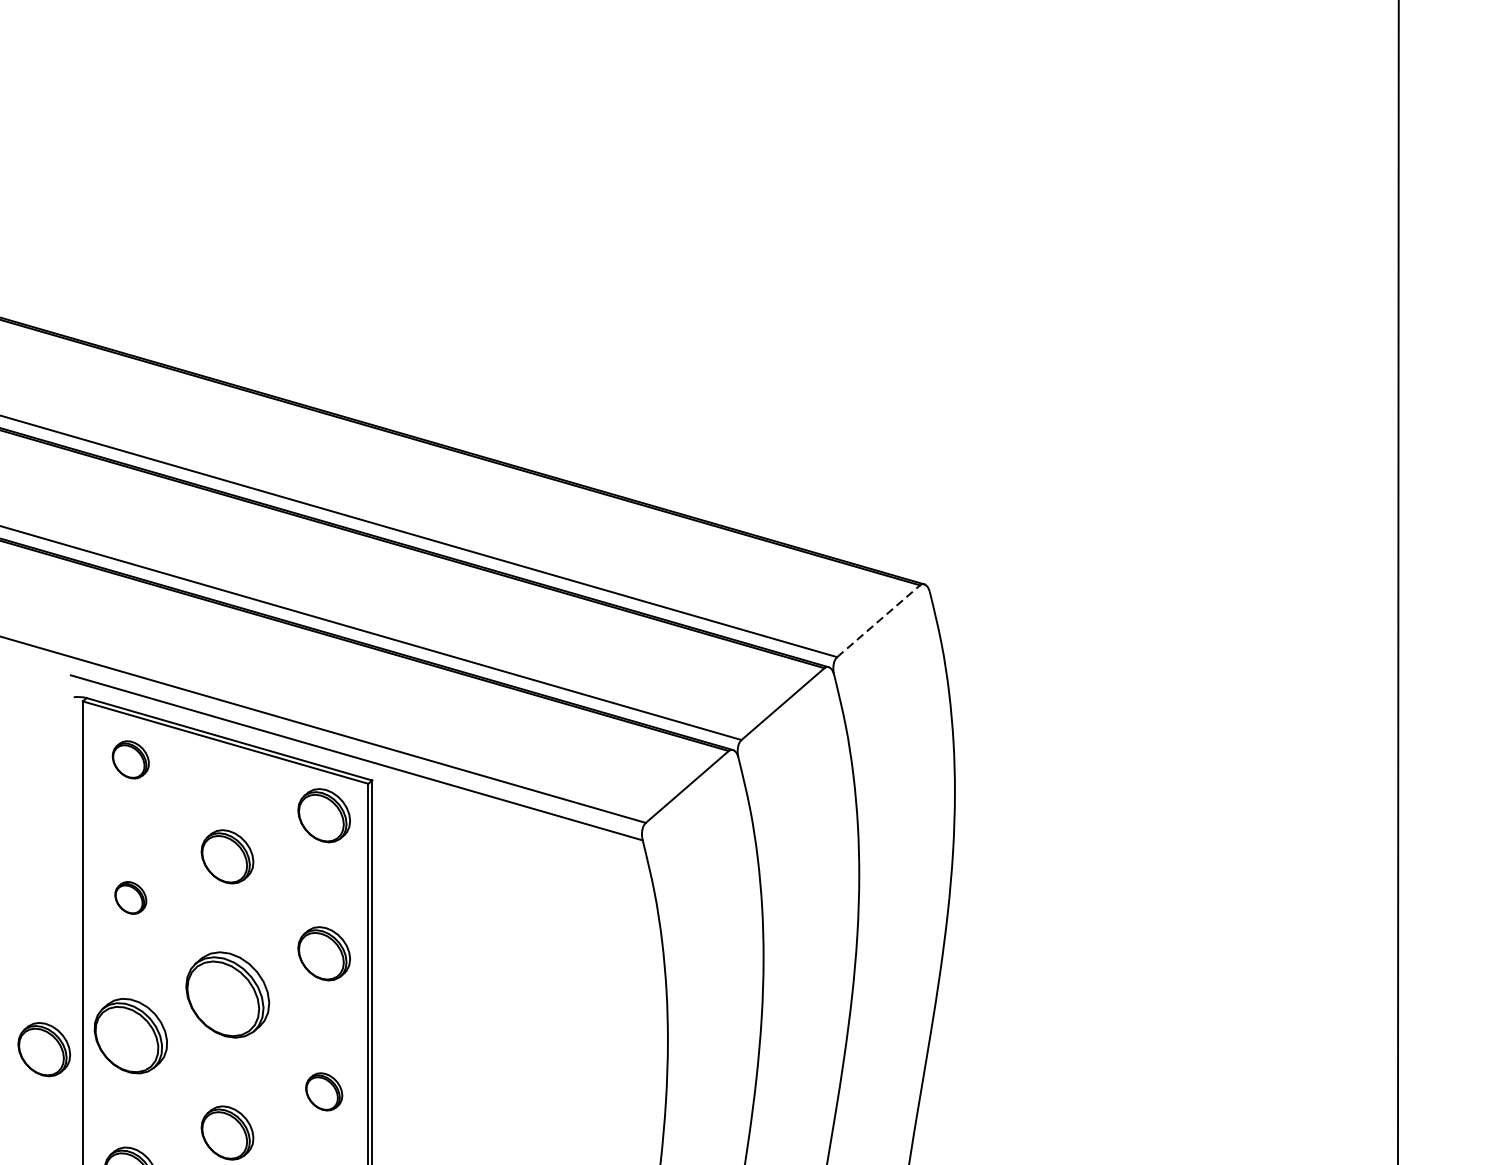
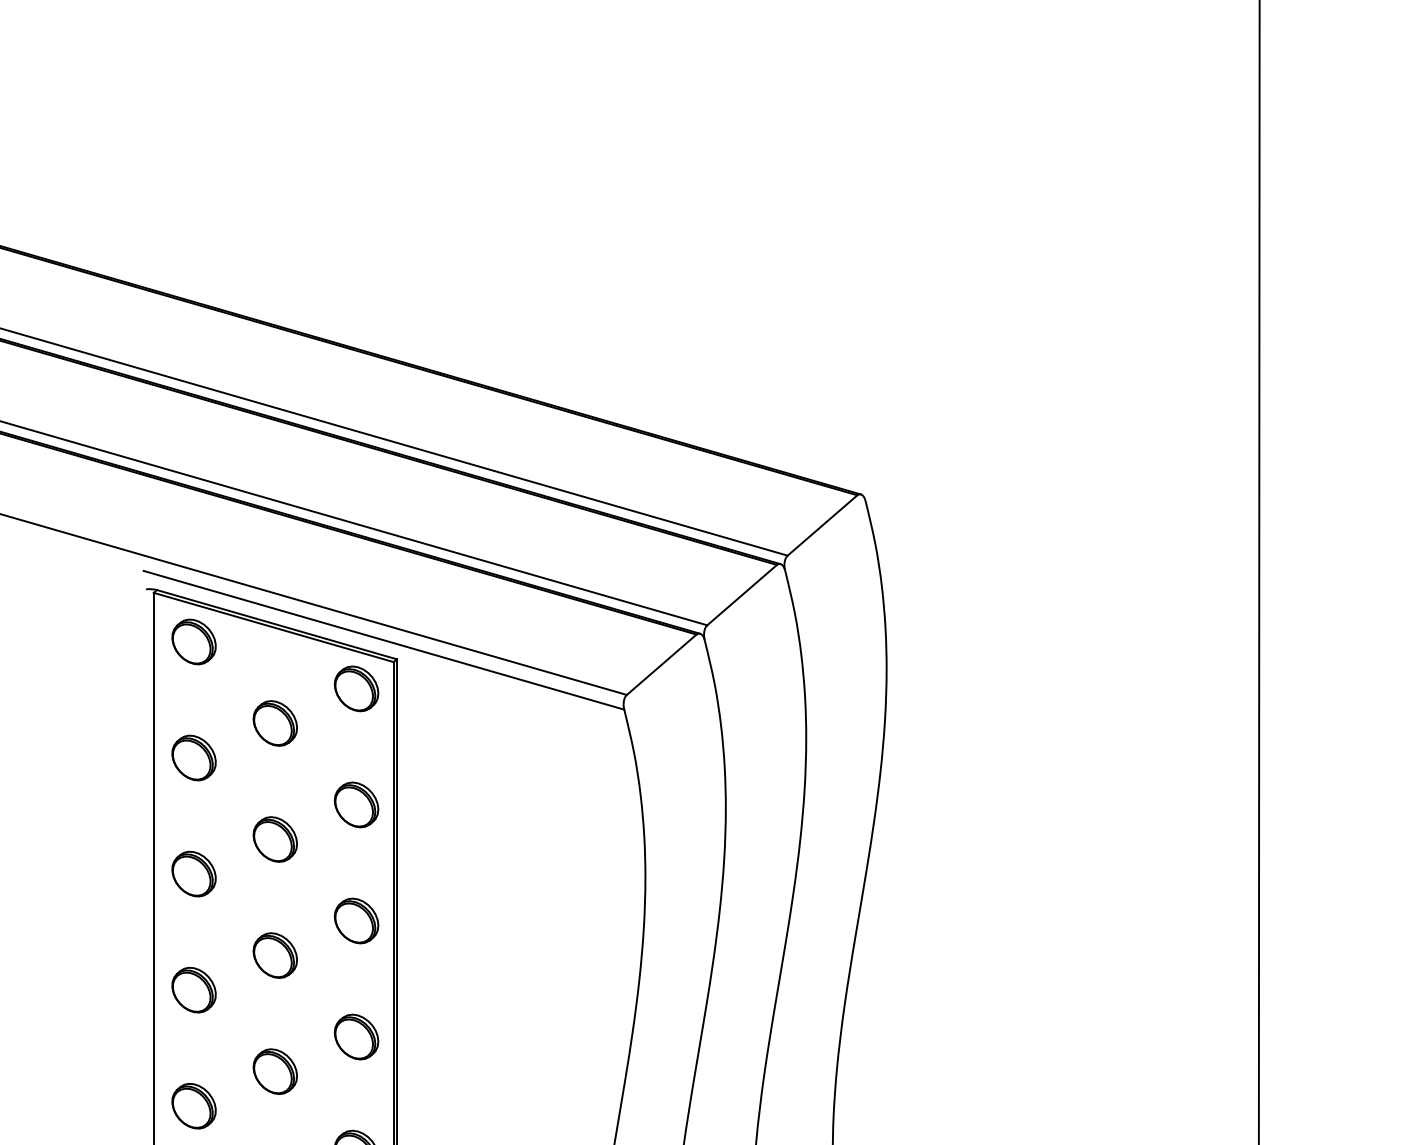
line: (878, 621) -> (822, 525), dashed -> solid
part: (130, 759) -> (193, 641), size x1.43
part: (130, 897) -> (193, 757), size x1.67
part: (226, 994) -> (274, 839), size x0.62
part: (130, 1035) -> (193, 873), size x0.71
part: (43, 1049) -> (120, 885), removed
part: (324, 1091) -> (356, 920), size x1.43

